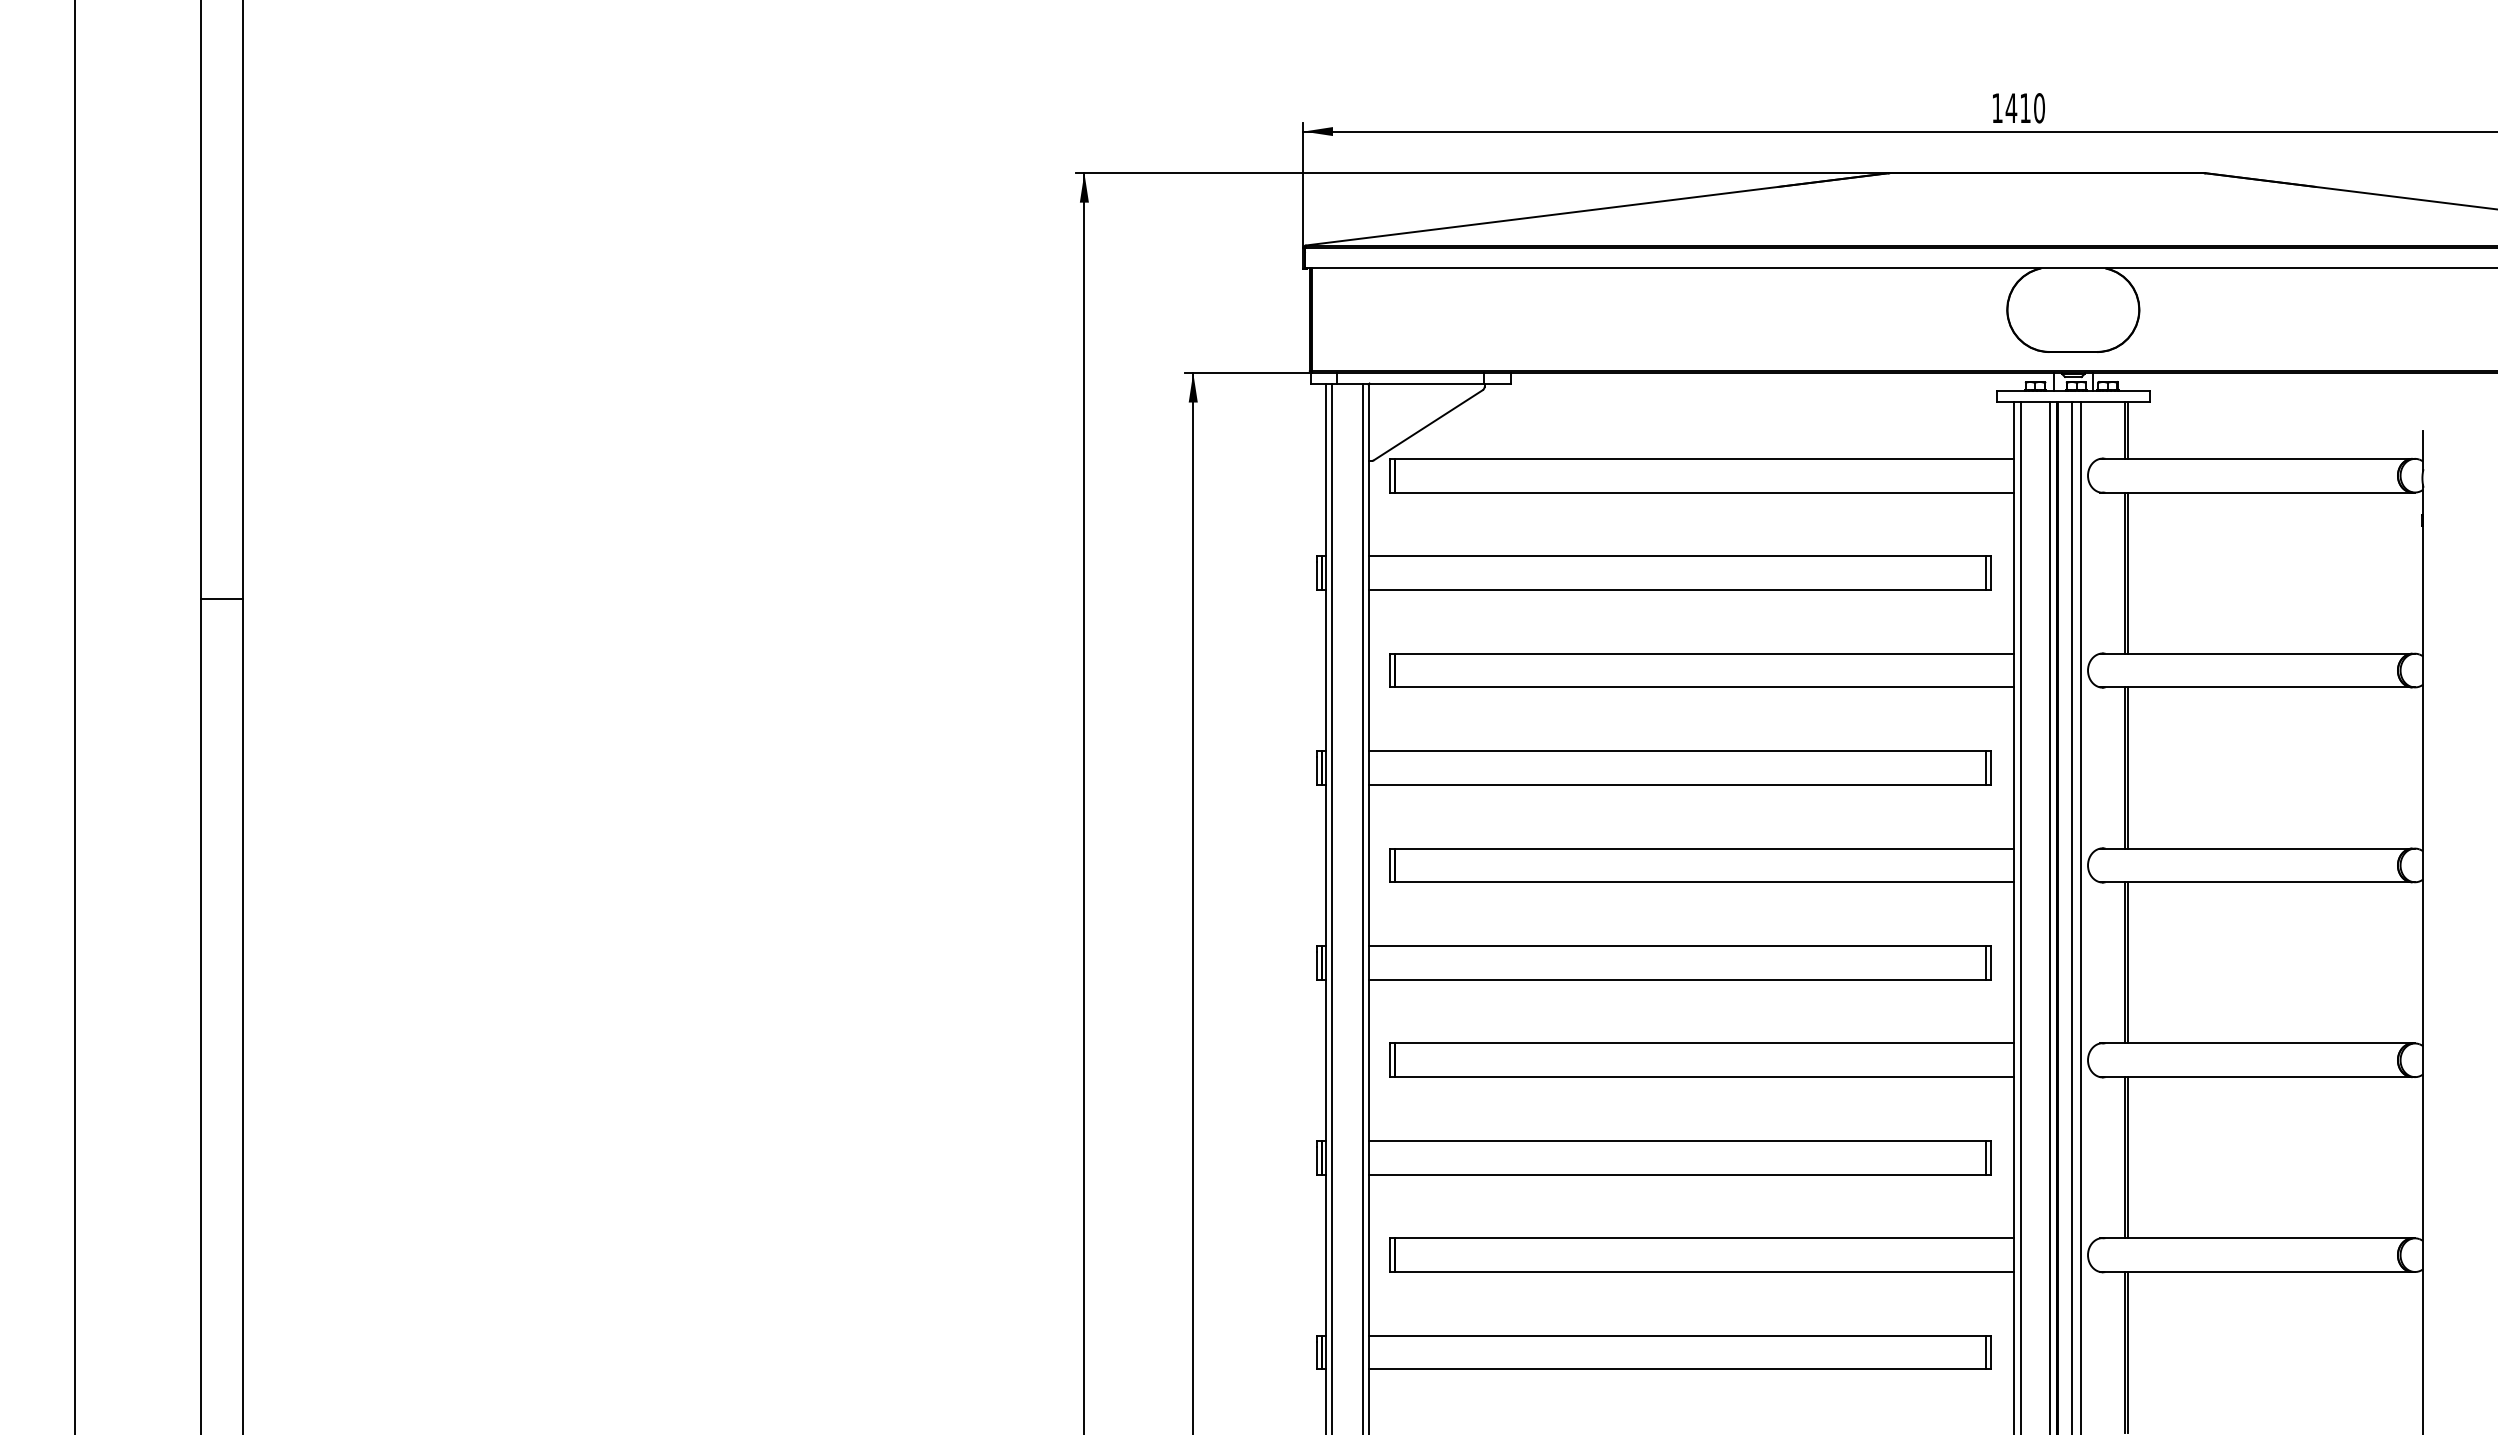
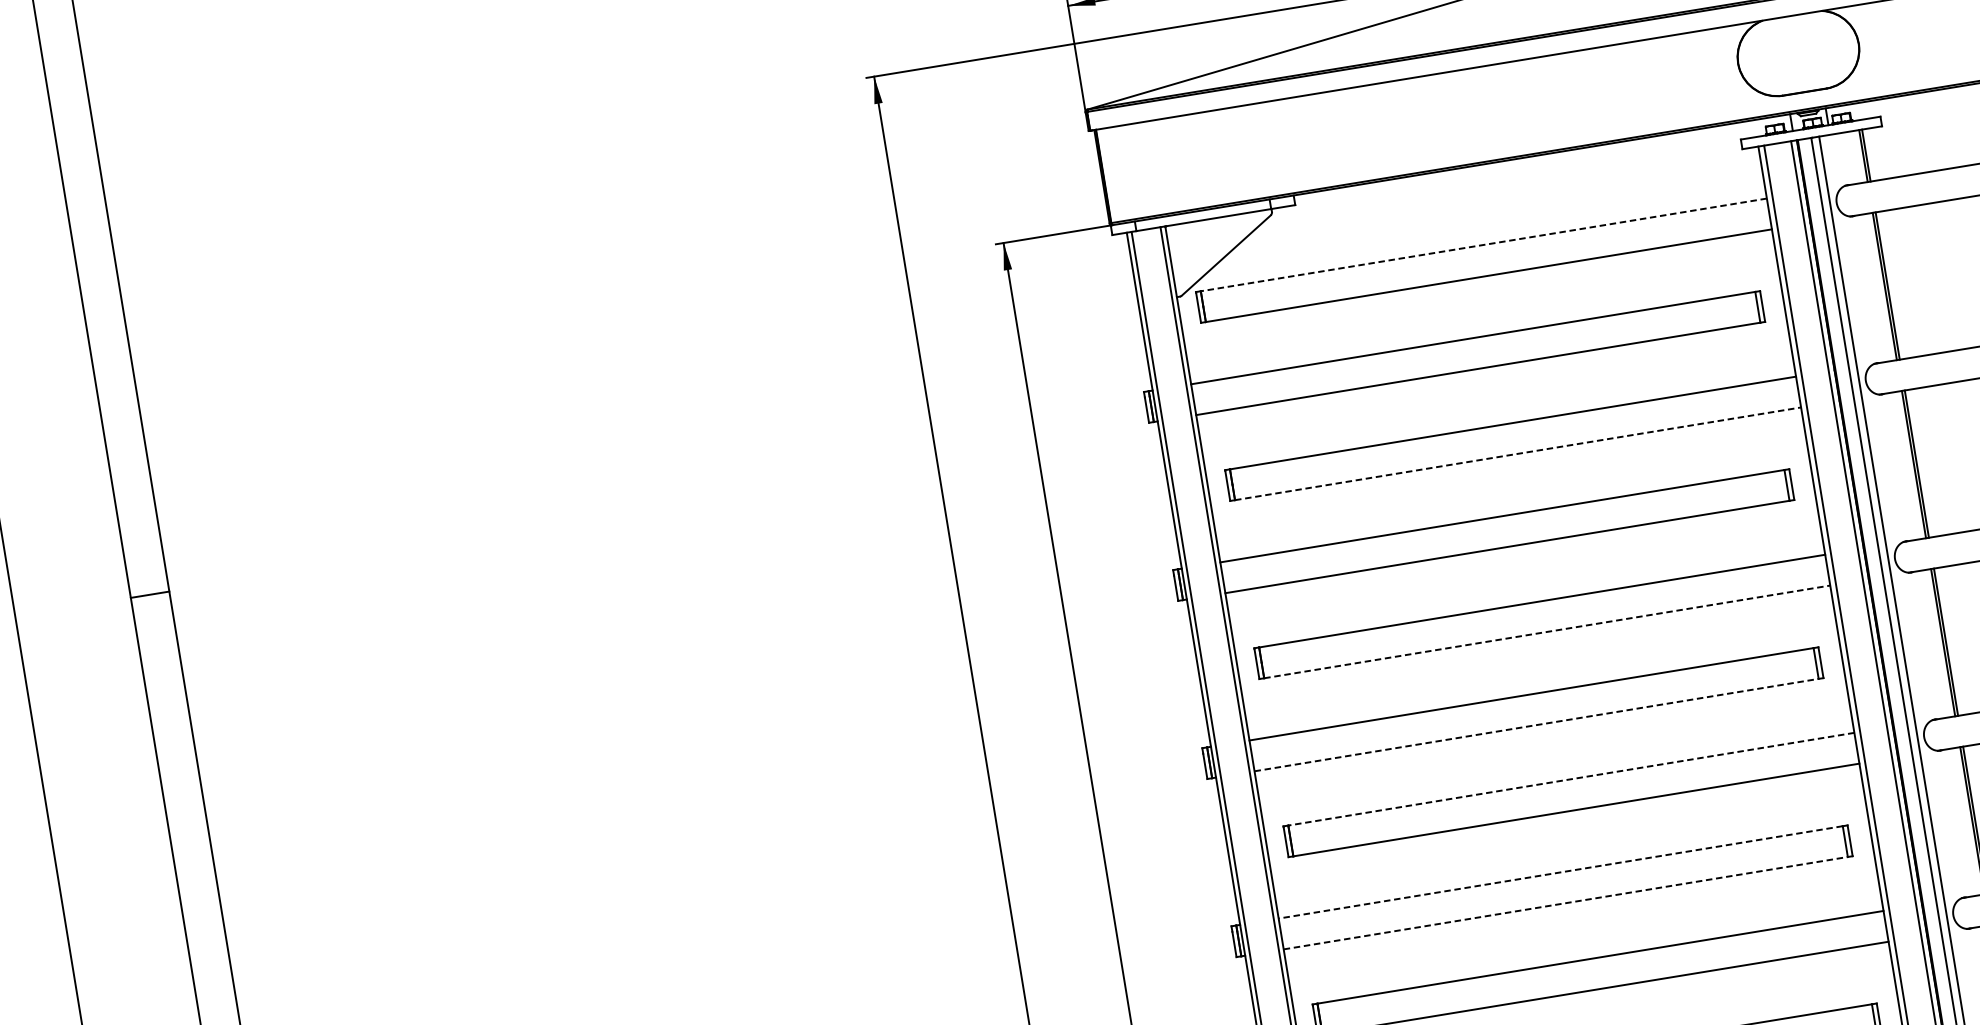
line: (1704, 458) -> (1483, 244), solid -> dashed
line: (1704, 687) -> (1517, 453), solid -> dashed
line: (1704, 882) -> (1547, 632), solid -> dashed
line: (1677, 979) -> (1536, 724), solid -> dashed
line: (1704, 1043) -> (1571, 779), solid -> dashed
line: (1677, 1140) -> (1561, 871), solid -> dashed
line: (1677, 1174) -> (1566, 903), solid -> dashed

